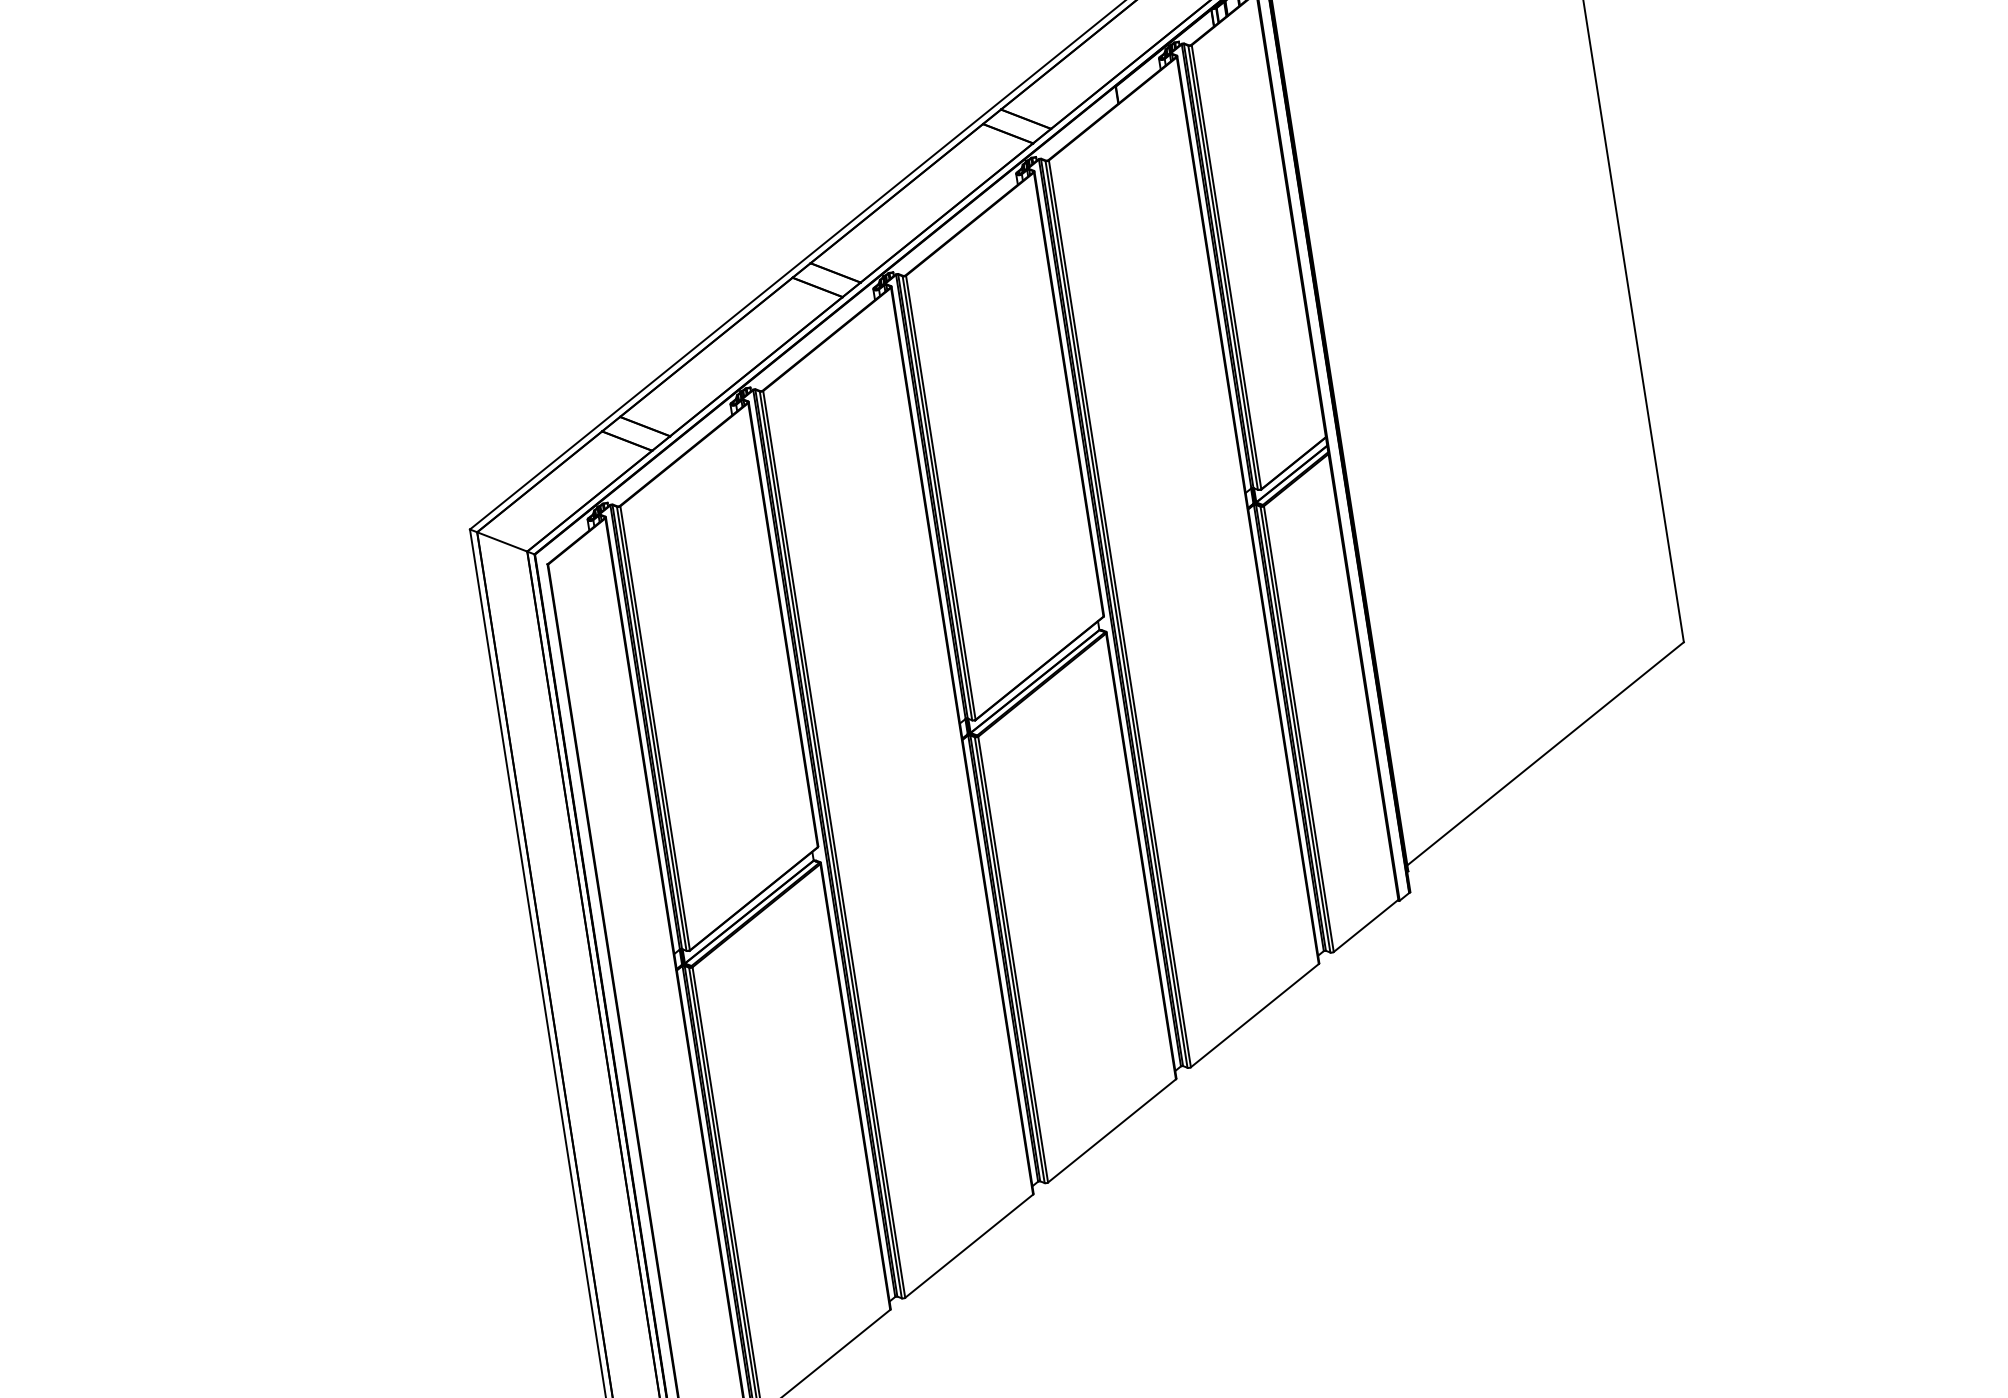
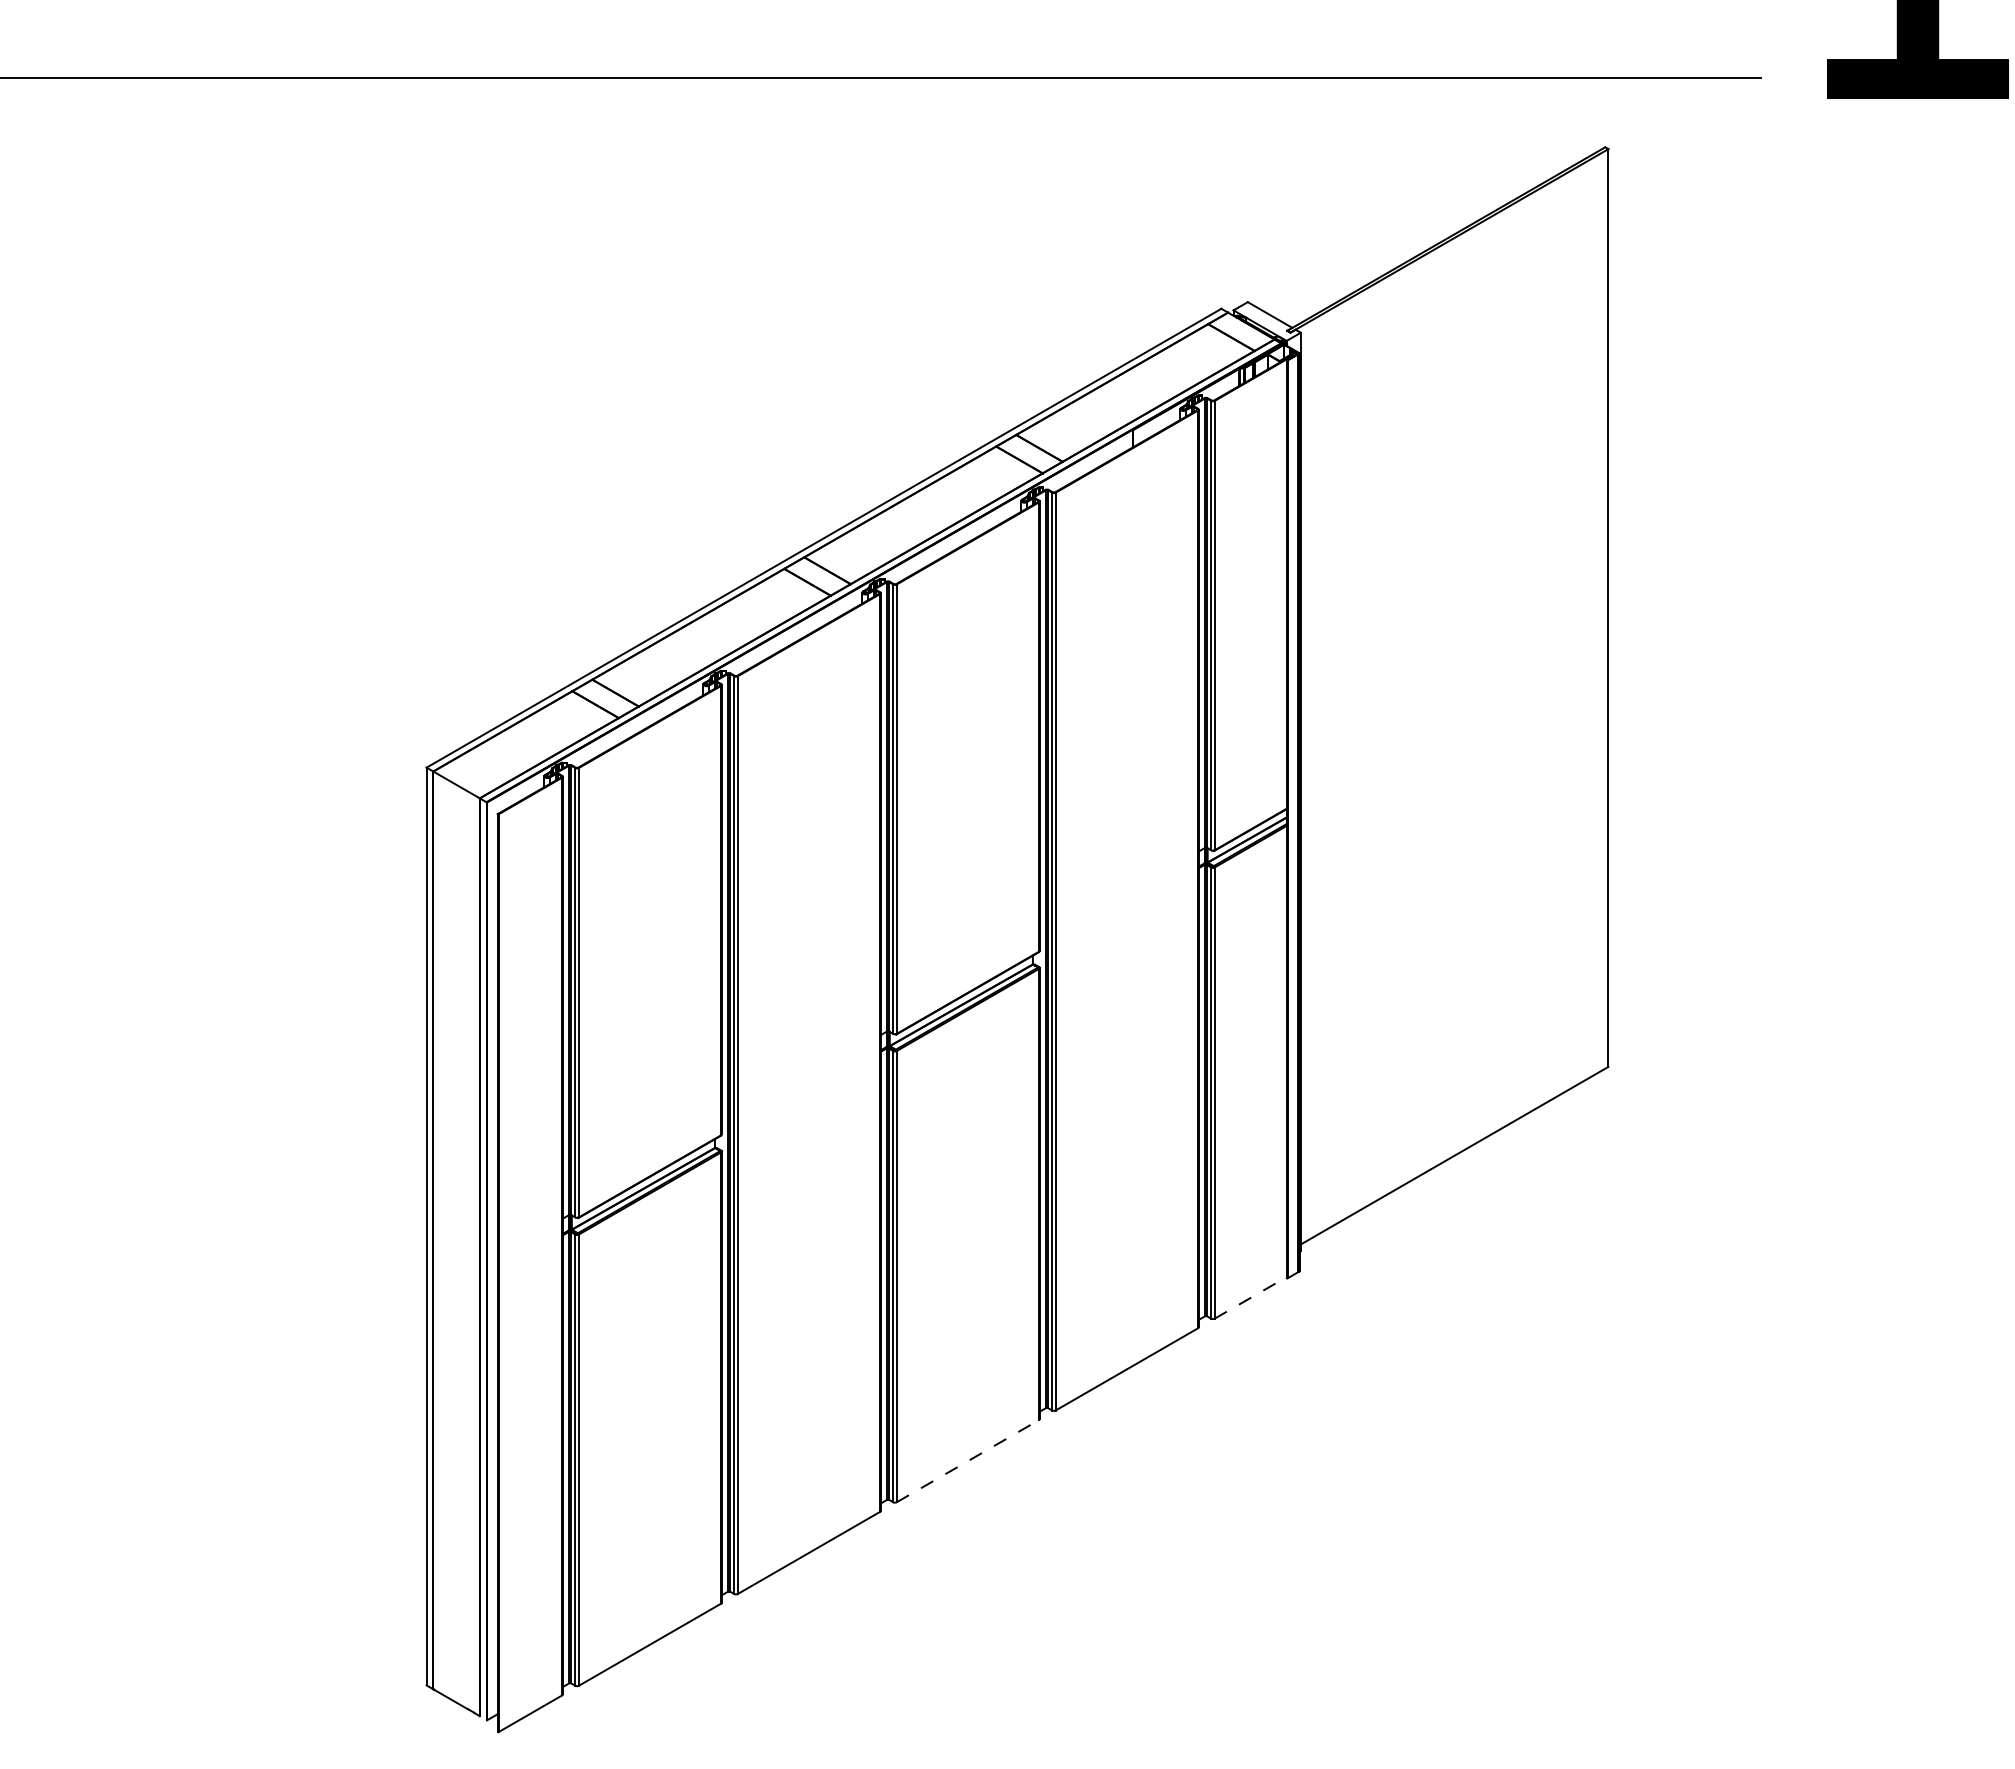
line: (1366, 925) -> (1251, 1297), solid -> dashed
line: (1112, 1130) -> (968, 1460), solid -> dashed

